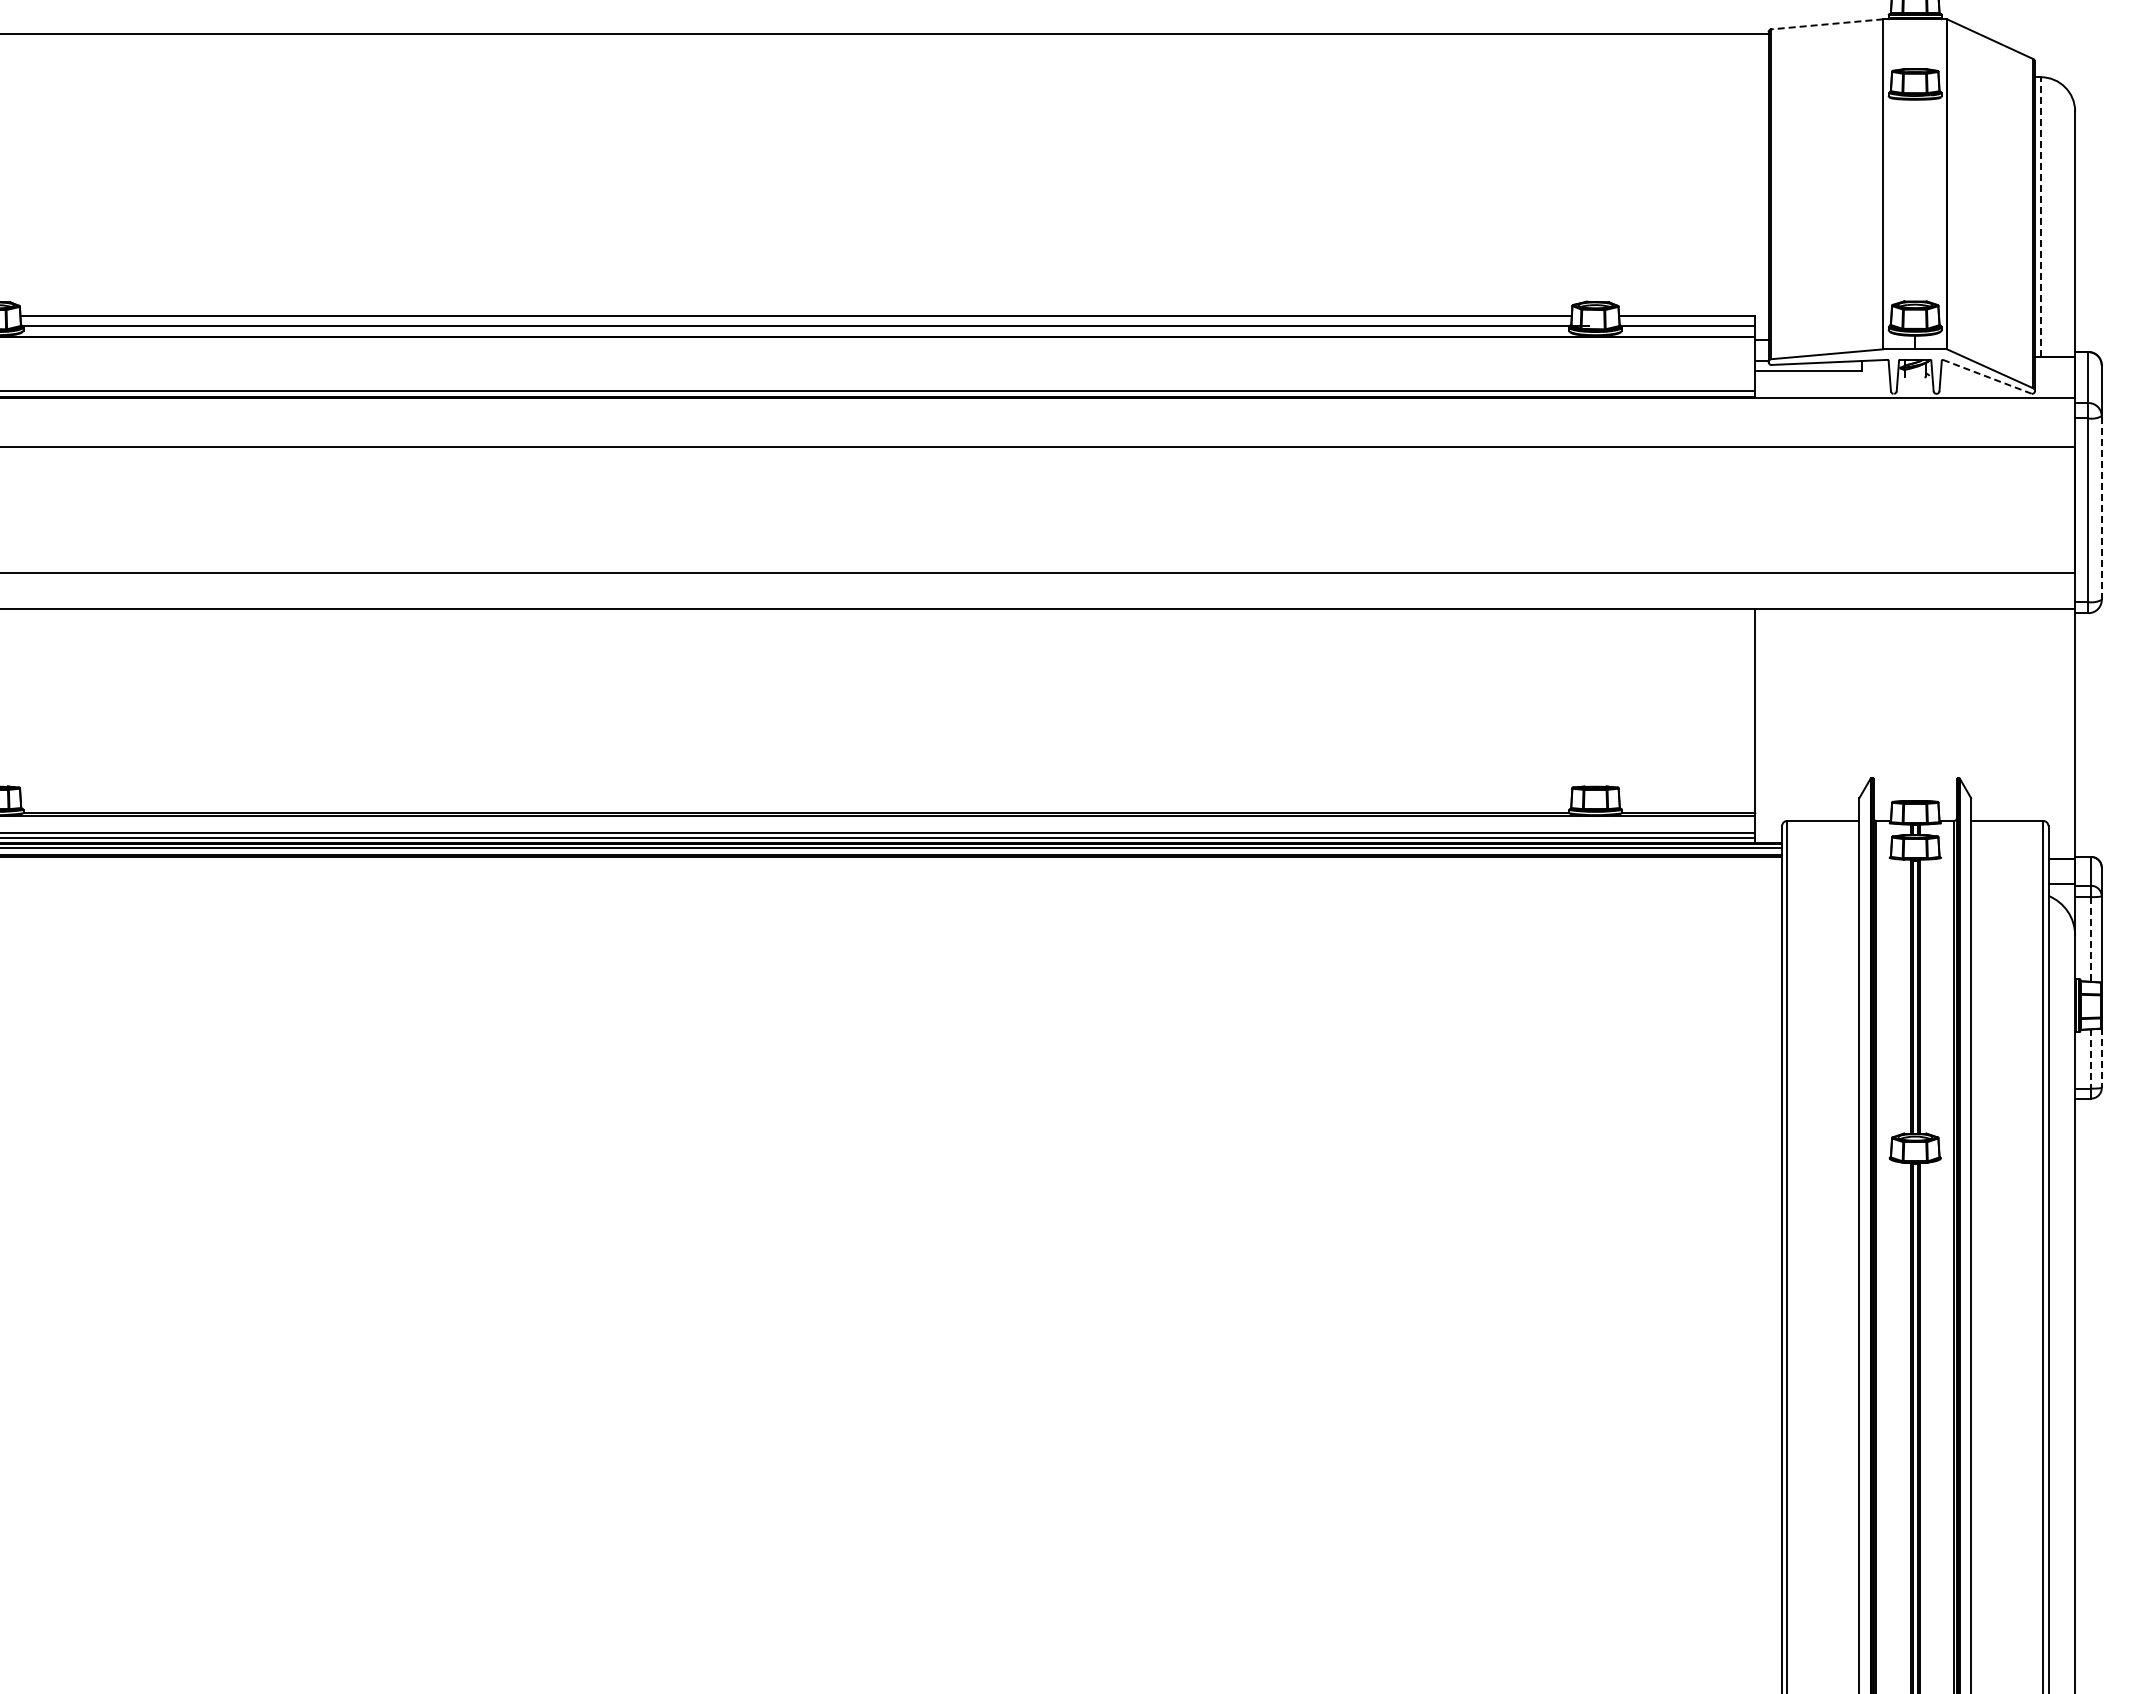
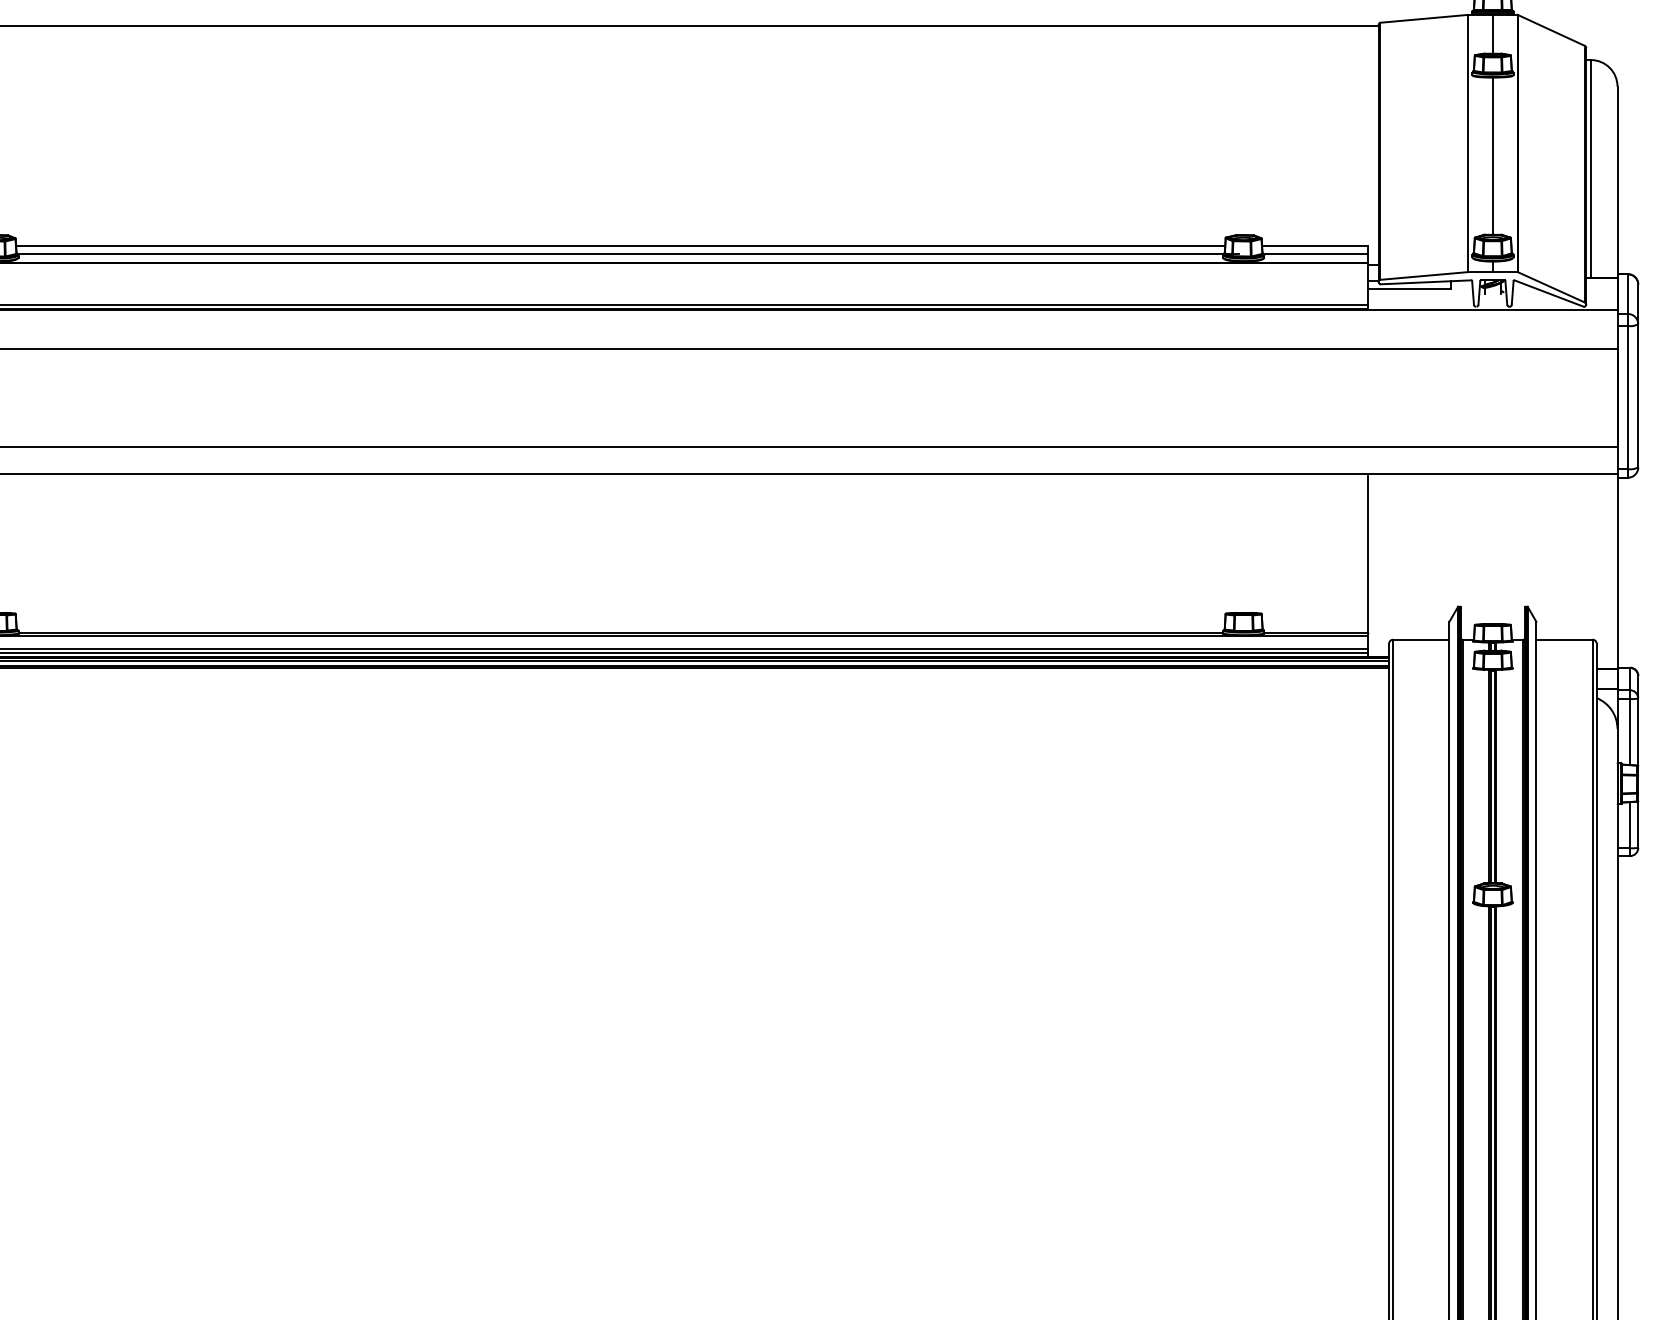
line: (1826, 24) -> (1423, 18), dashed -> solid
line: (1915, 44) -> (1493, 34), added
line: (1915, 200) -> (1493, 156), added
line: (2041, 216) -> (1591, 168), dashed -> solid
line: (1987, 376) -> (1549, 293), dashed -> solid
line: (2101, 508) -> (1638, 396), dashed -> solid
line: (2091, 939) -> (1630, 732), dashed -> solid
line: (2091, 1058) -> (1630, 824), dashed -> solid
line: (2101, 1058) -> (1638, 824), dashed -> solid

